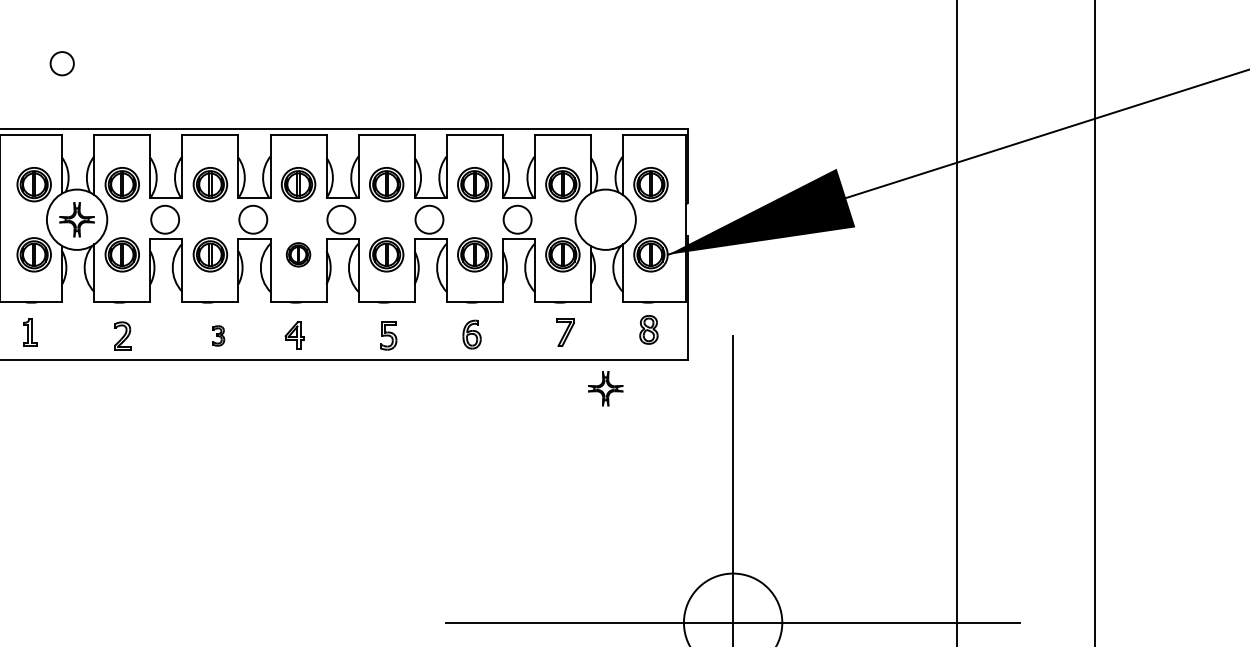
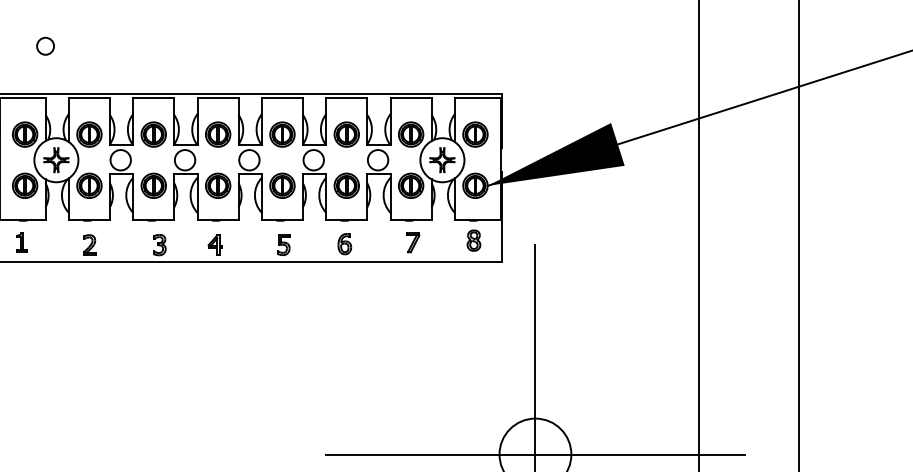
part: (298, 254) -> (218, 185), size x1.43
part: (218, 335) -> (159, 244), size x1.43
part: (605, 388) -> (442, 160), moved

